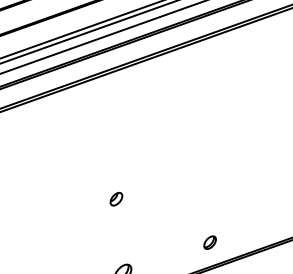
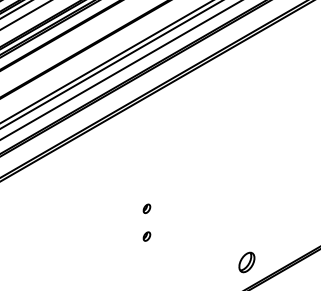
part: (121, 171) -> (146, 208), added
part: (116, 198) -> (146, 236), size x0.62
part: (209, 242) -> (246, 262), size x1.43

